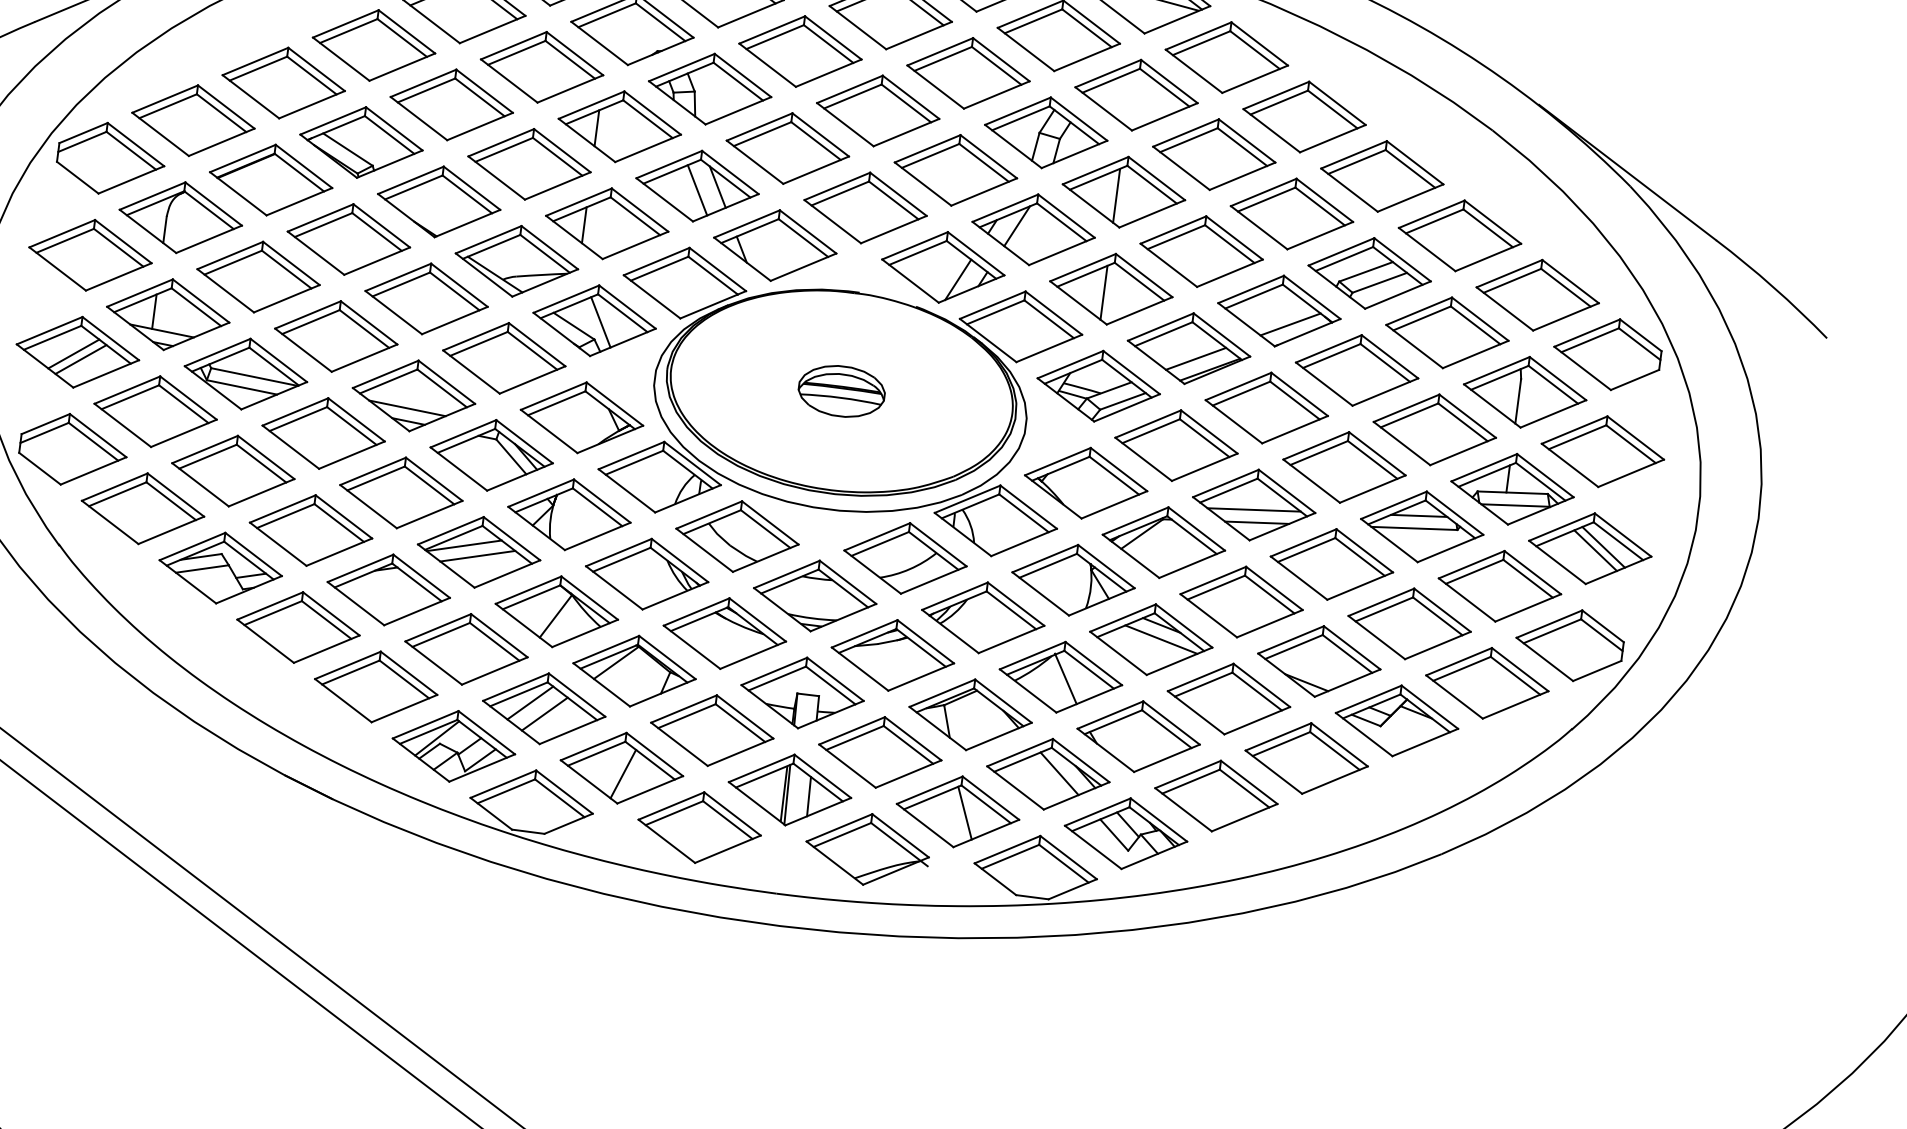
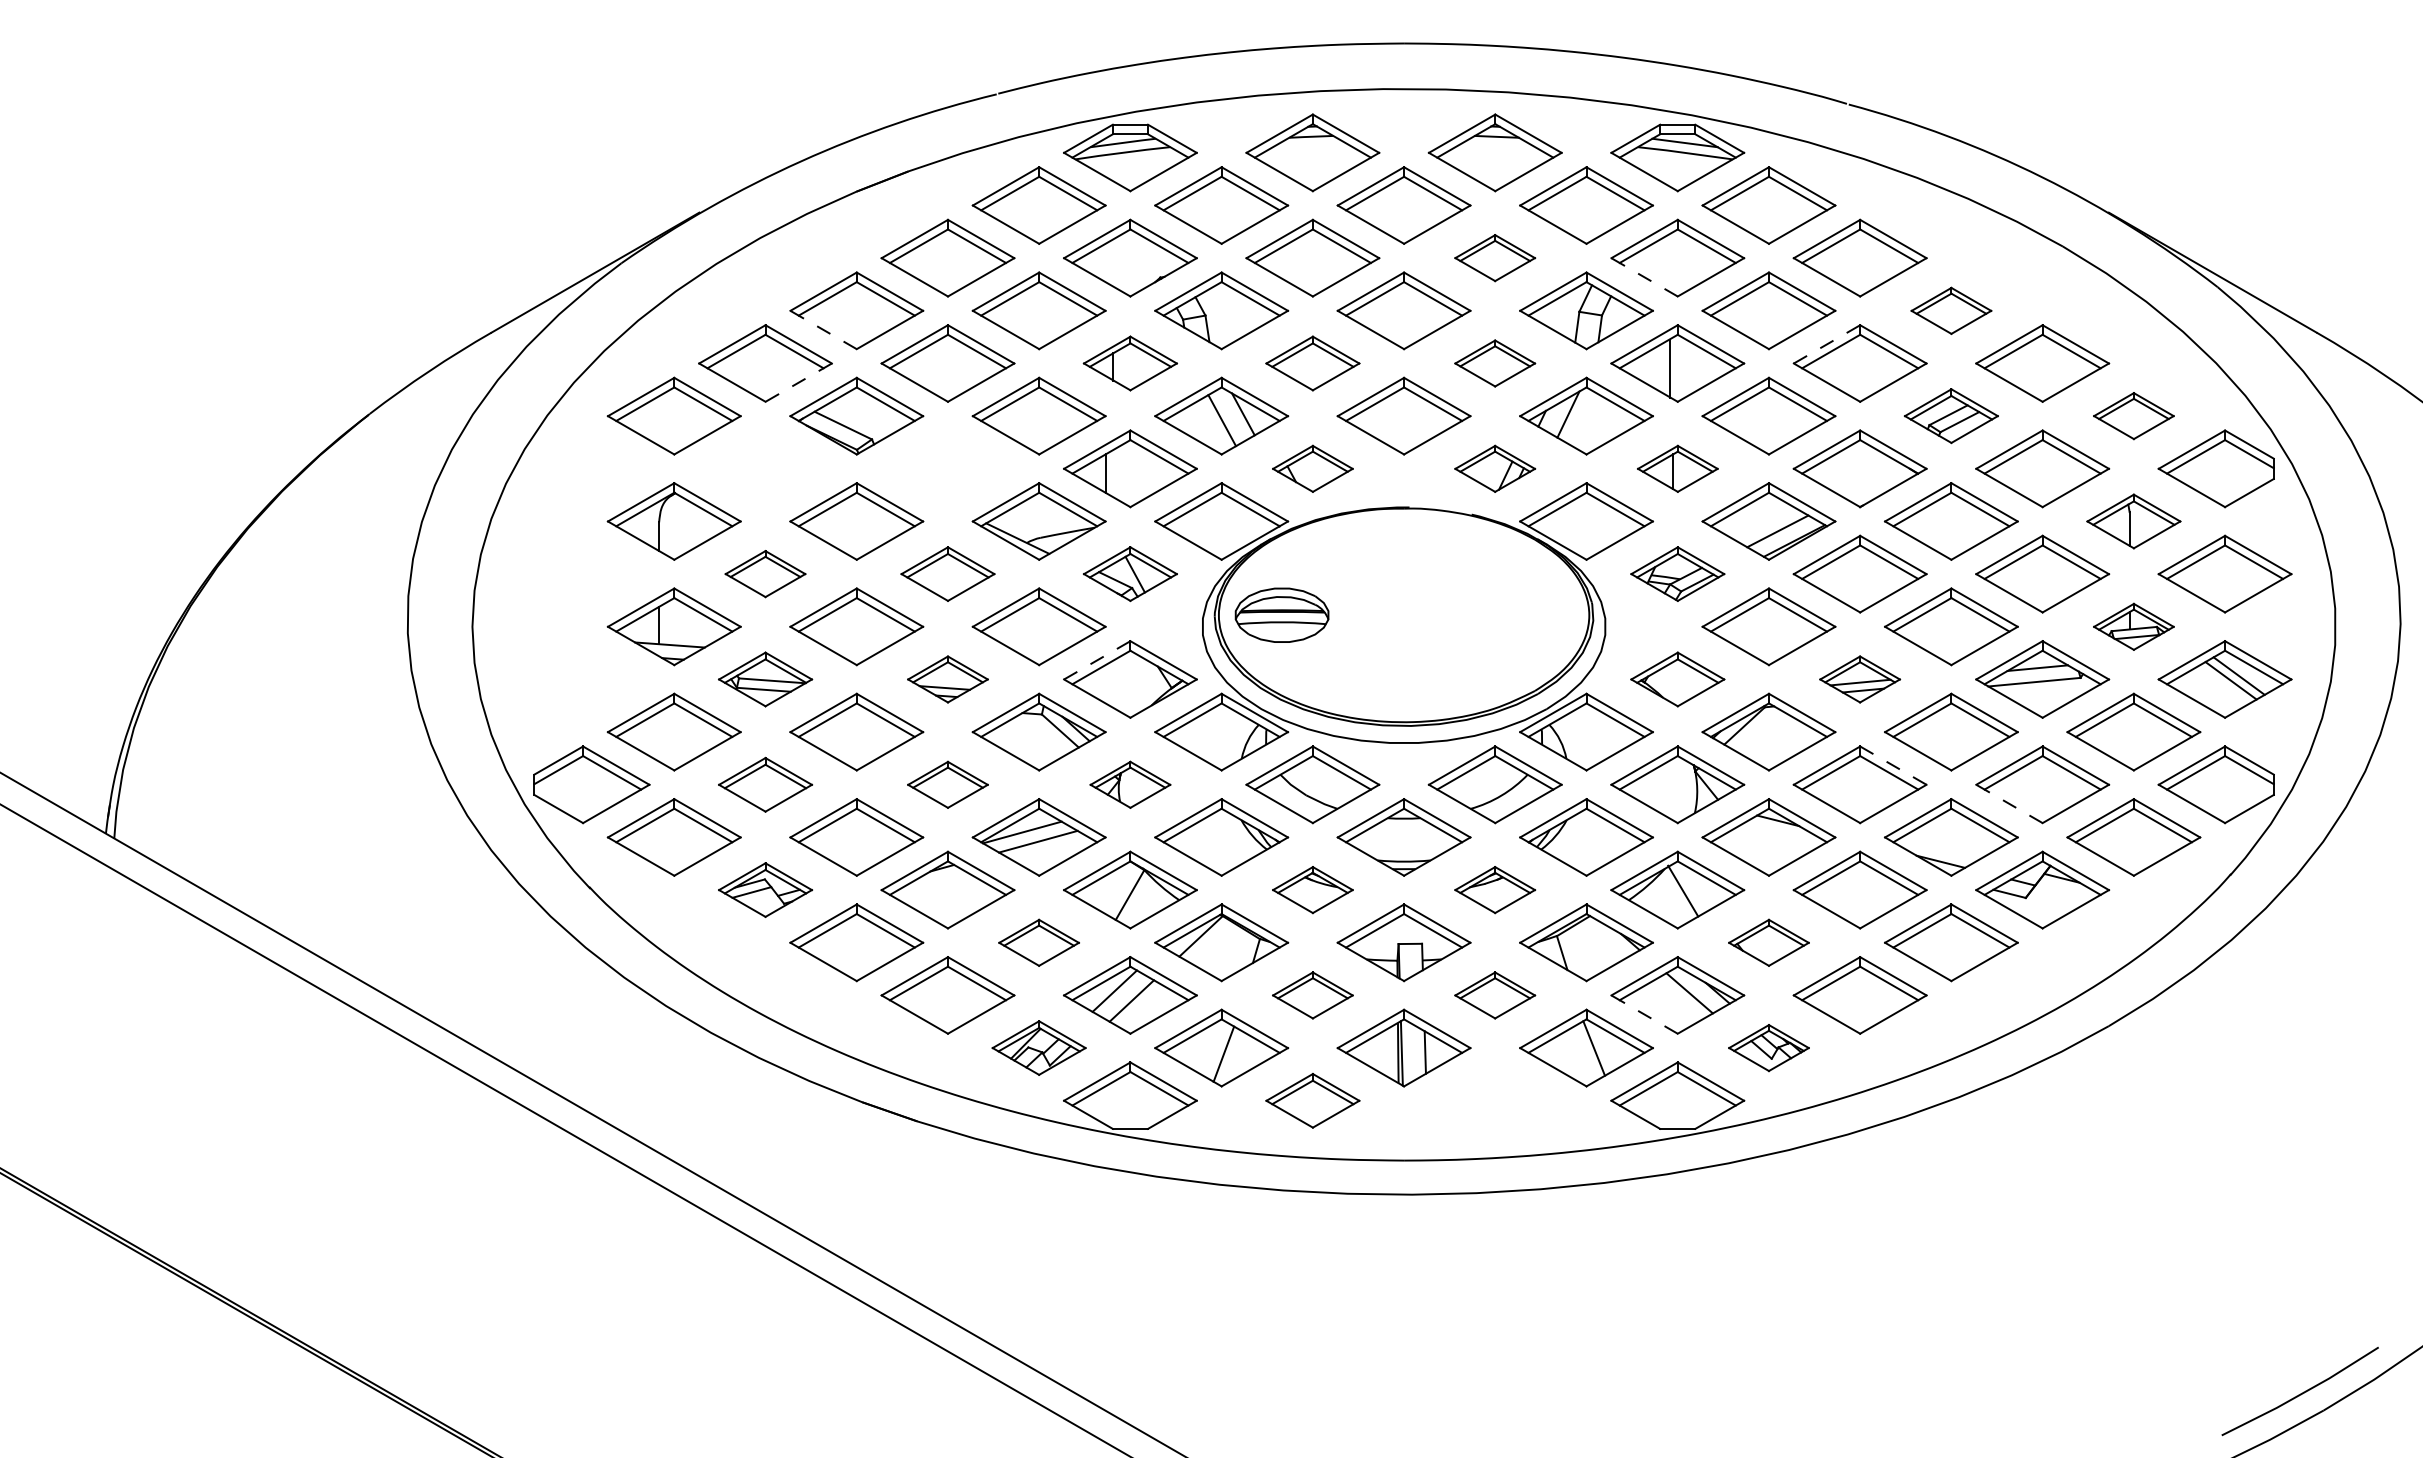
line: (341, 58) -> (823, 329), solid -> dashed
part: (967, 72) -> (1494, 257), size x0.6
line: (311, 104) -> (798, 382), solid -> dashed
line: (1103, 109) -> (1644, 277), solid -> dashed
part: (619, 126) -> (1130, 363), size x0.7
part: (787, 148) -> (1312, 363), size x0.7
part: (110, 159) -> (591, 468), removed
part: (955, 170) -> (1494, 363), size x0.6
part: (1382, 176) -> (1951, 310), size x0.6
part: (271, 179) -> (765, 468), removed
line: (1264, 192) -> (1827, 344), solid -> dashed
part: (438, 201) -> (947, 468), removed
part: (774, 245) -> (1312, 468), size x0.6
part: (90, 254) -> (582, 573), removed
part: (942, 267) -> (1494, 468), size x0.6
part: (1369, 272) -> (1951, 415), size x0.7
part: (258, 276) -> (765, 573), size x0.6
part: (1111, 288) -> (1677, 468), size x0.6
part: (1537, 294) -> (2133, 415), size x0.6
part: (426, 298) -> (947, 573), size x0.7
part: (594, 320) -> (1130, 573), size x0.7
line: (1290, 324) -> (1873, 481), removed
part: (77, 352) -> (582, 679), removed
part: (245, 374) -> (765, 679), size x0.7
part: (1098, 385) -> (1677, 573), size x0.7
part: (841, 390) -> (1281, 614), moved
part: (1524, 392) -> (2133, 521), size x0.7
part: (413, 395) -> (947, 679), size x0.6
line: (553, 396) -> (1097, 660), solid -> dashed
part: (233, 470) -> (765, 784), size x0.7
part: (1085, 483) -> (1677, 679), size x0.7
part: (1512, 488) -> (2133, 626), size x0.6
part: (400, 492) -> (947, 784), size x0.6
part: (1253, 505) -> (1859, 679), size x0.6
part: (569, 514) -> (1130, 784), size x0.6
part: (220, 567) -> (765, 889), size x0.7
line: (1274, 588) -> (1893, 765), solid -> dashed
part: (724, 633) -> (1312, 889), size x0.6
line: (1376, 637) -> (2009, 803), solid -> dashed
line: (1161, 639) -> (1779, 835), removed
part: (465, 649) -> (1038, 942), size x0.6
part: (892, 654) -> (1494, 889), size x0.6
part: (711, 730) -> (1312, 995), size x0.6
part: (1138, 736) -> (1768, 942), size x0.6
part: (453, 745) -> (1038, 1047), size x0.7
part: (879, 752) -> (1494, 995), size x0.6
line: (1015, 787) -> (1644, 1014), solid -> dashed
part: (699, 827) -> (1312, 1100), size x0.7
part: (1125, 833) -> (1768, 1047), size x0.6
part: (867, 849) -> (1494, 1100), removed

